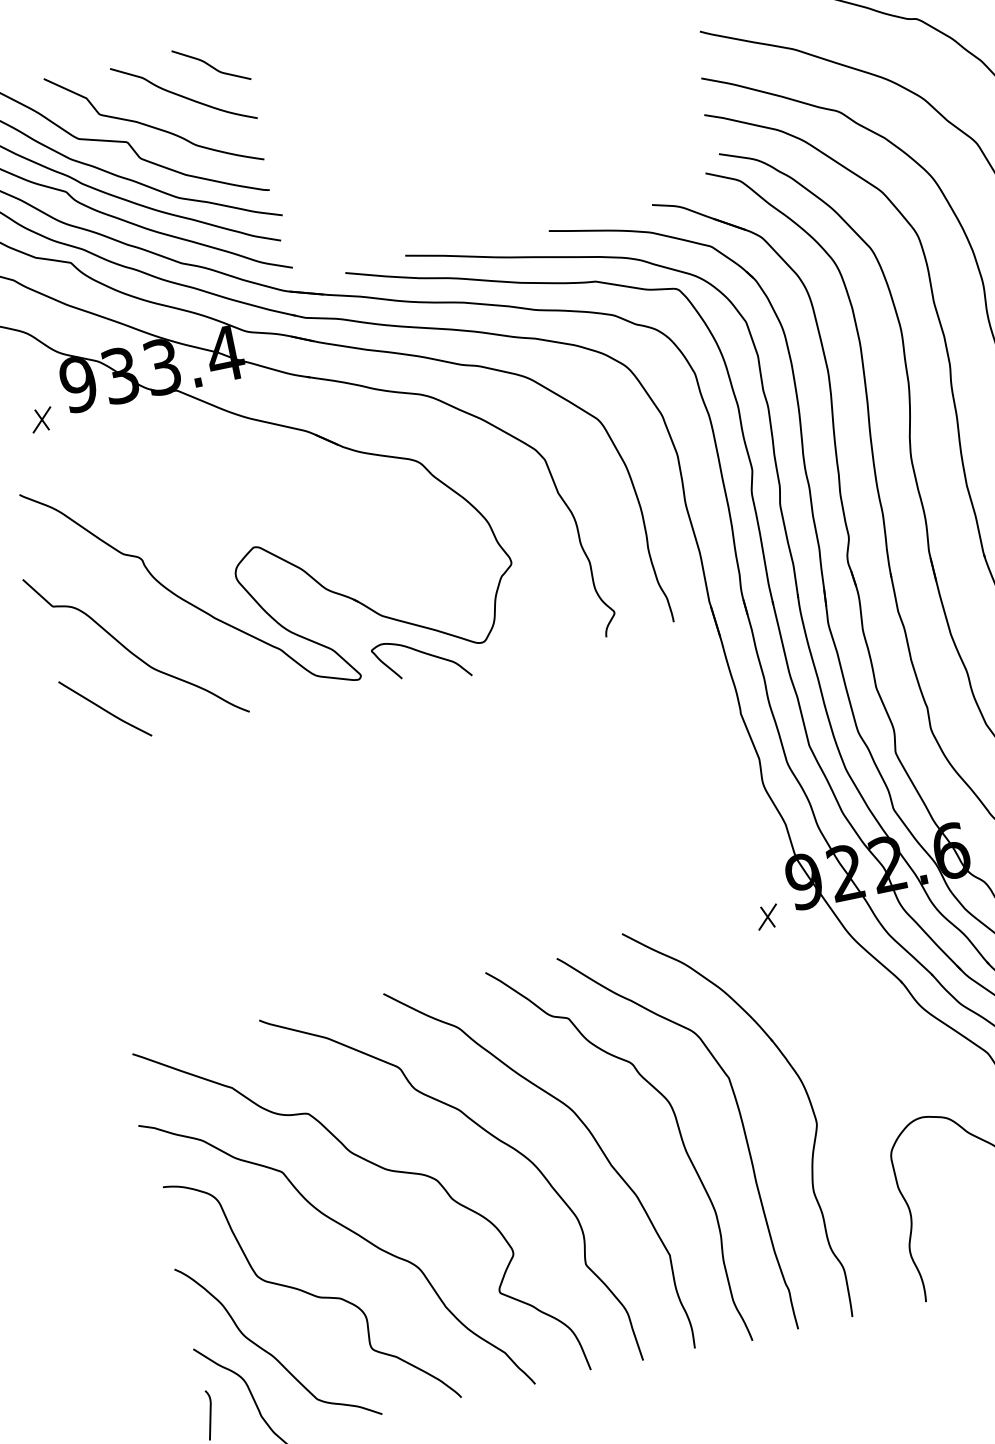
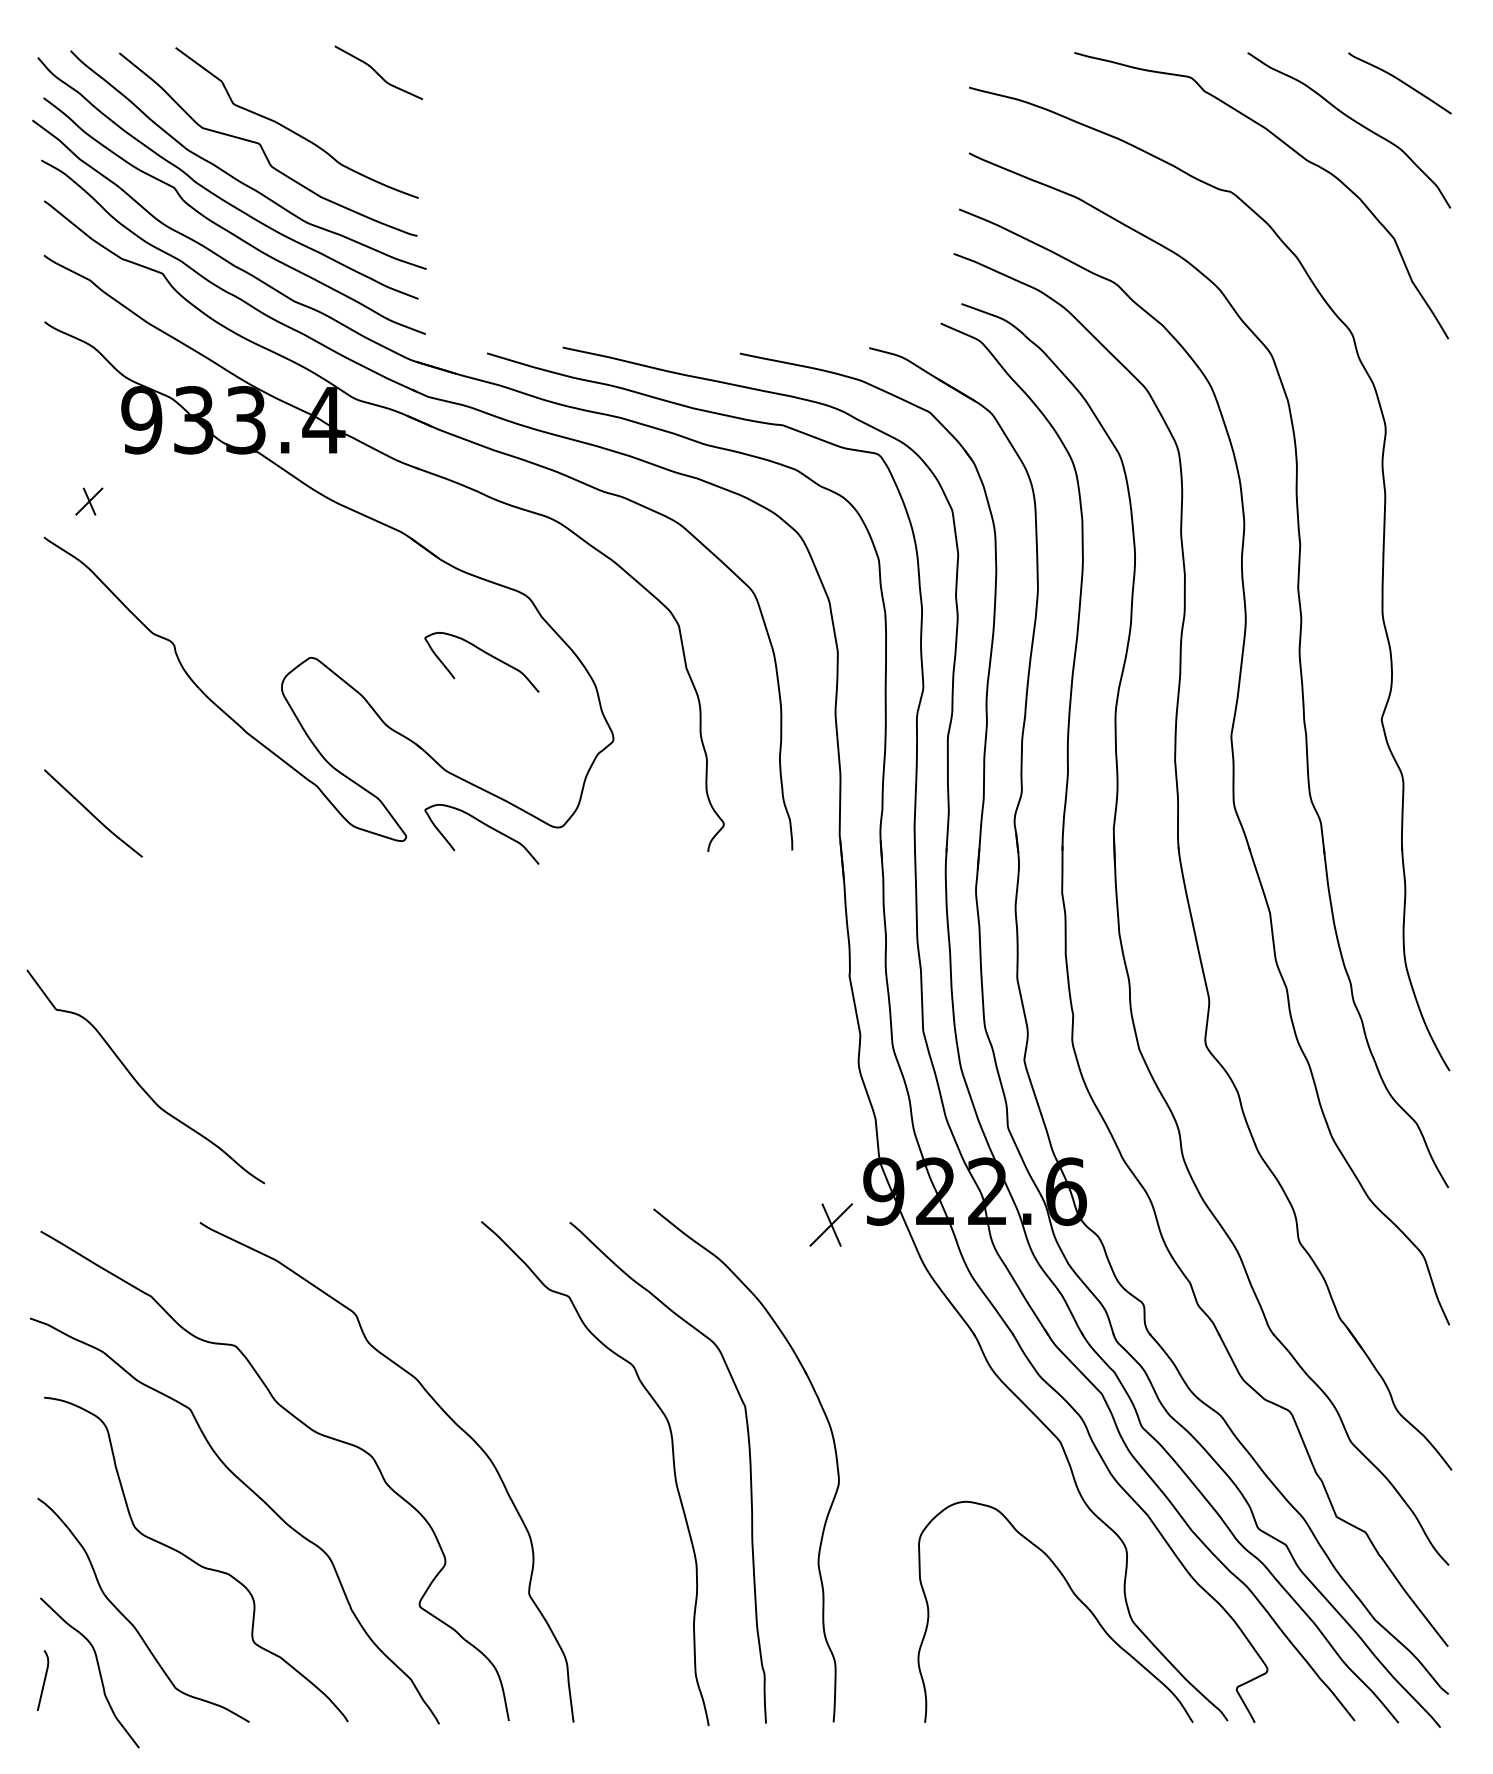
curve: (182, 95) -> (336, 101), removed
part: (42, 419) -> (89, 501), moved
curve: (395, 515) -> (486, 654), added
curve: (131, 651) -> (138, 1082), moved
part: (767, 916) -> (831, 1224), size x1.6
curve: (589, 1132) -> (565, 1437), removed

